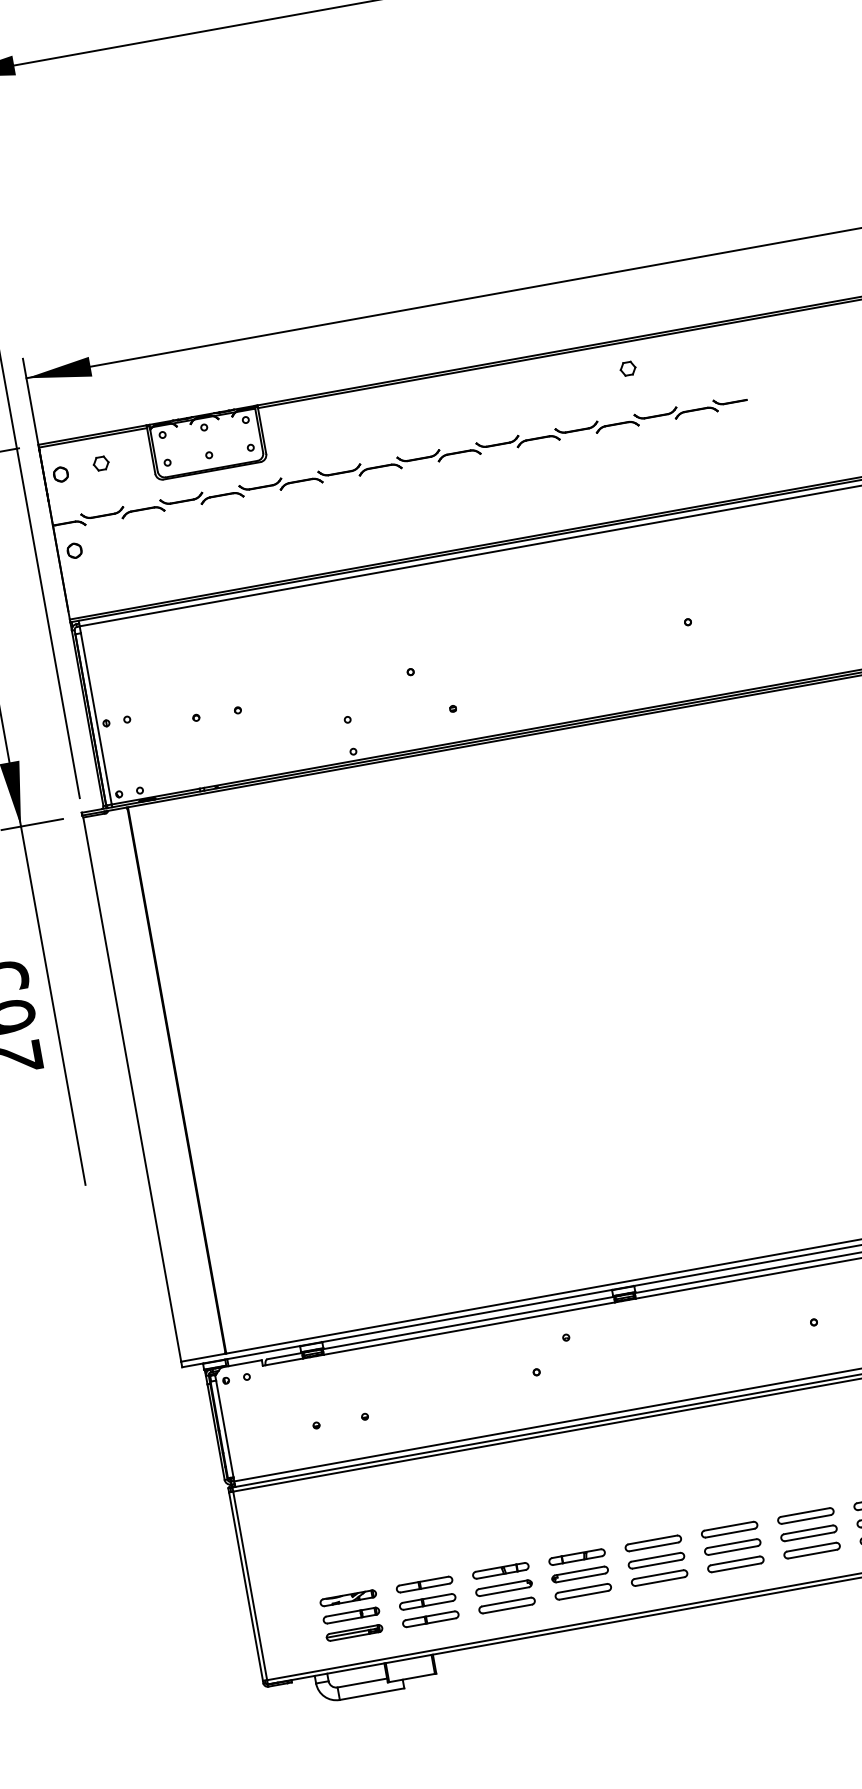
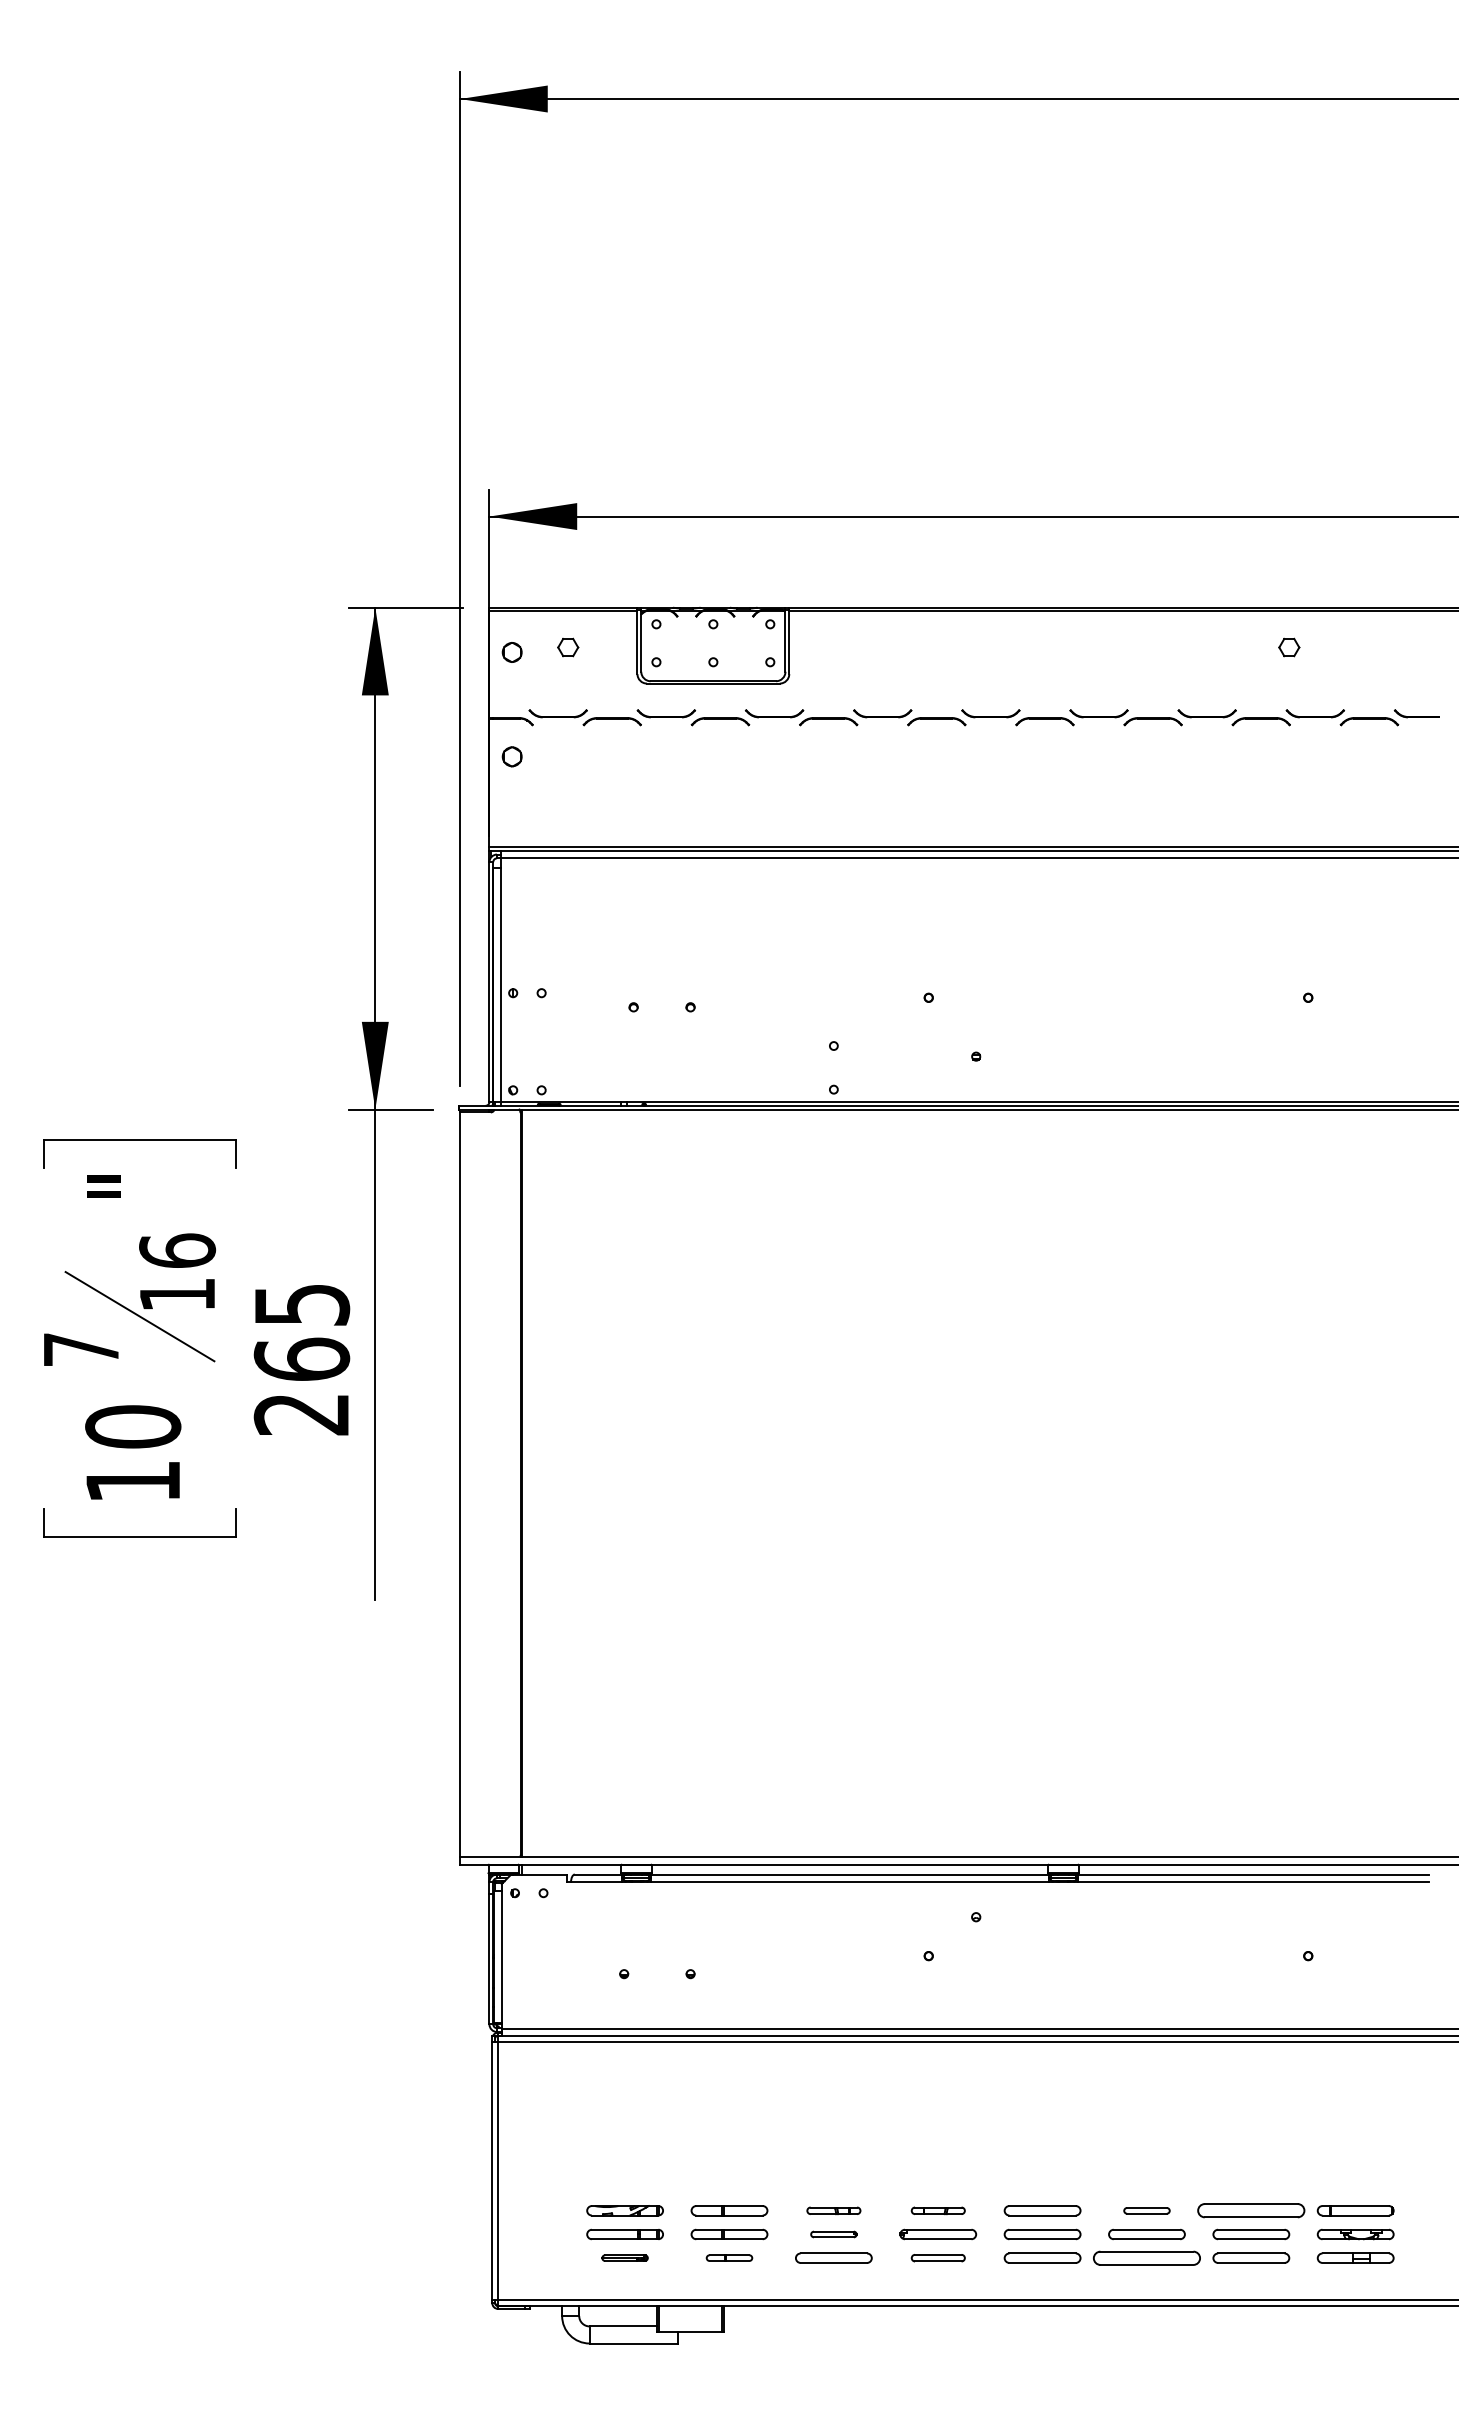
part: (805, 1515) -> (1251, 2210), size x1.4
part: (729, 1529) -> (1146, 2210), size x0.6
part: (577, 1556) -> (938, 2210), size x0.7
part: (735, 1563) -> (1146, 2257), size x1.4
part: (500, 1570) -> (833, 2210), size x0.7
part: (503, 1588) -> (833, 2234), size x0.6
part: (583, 1591) -> (938, 2257), size x0.7
part: (430, 1618) -> (729, 2257), size x0.6
part: (354, 1632) -> (624, 2257), size x0.6

